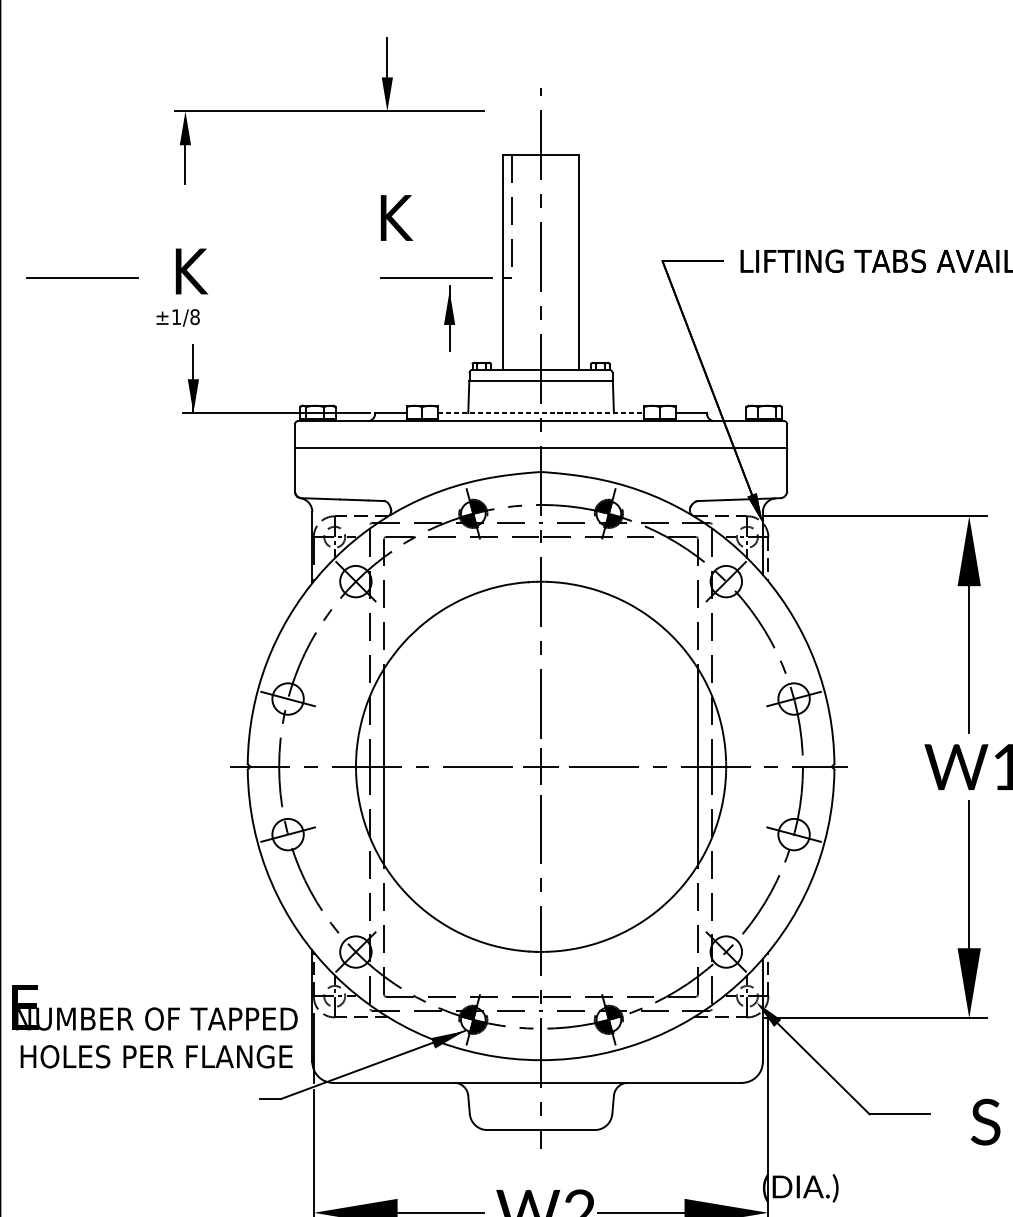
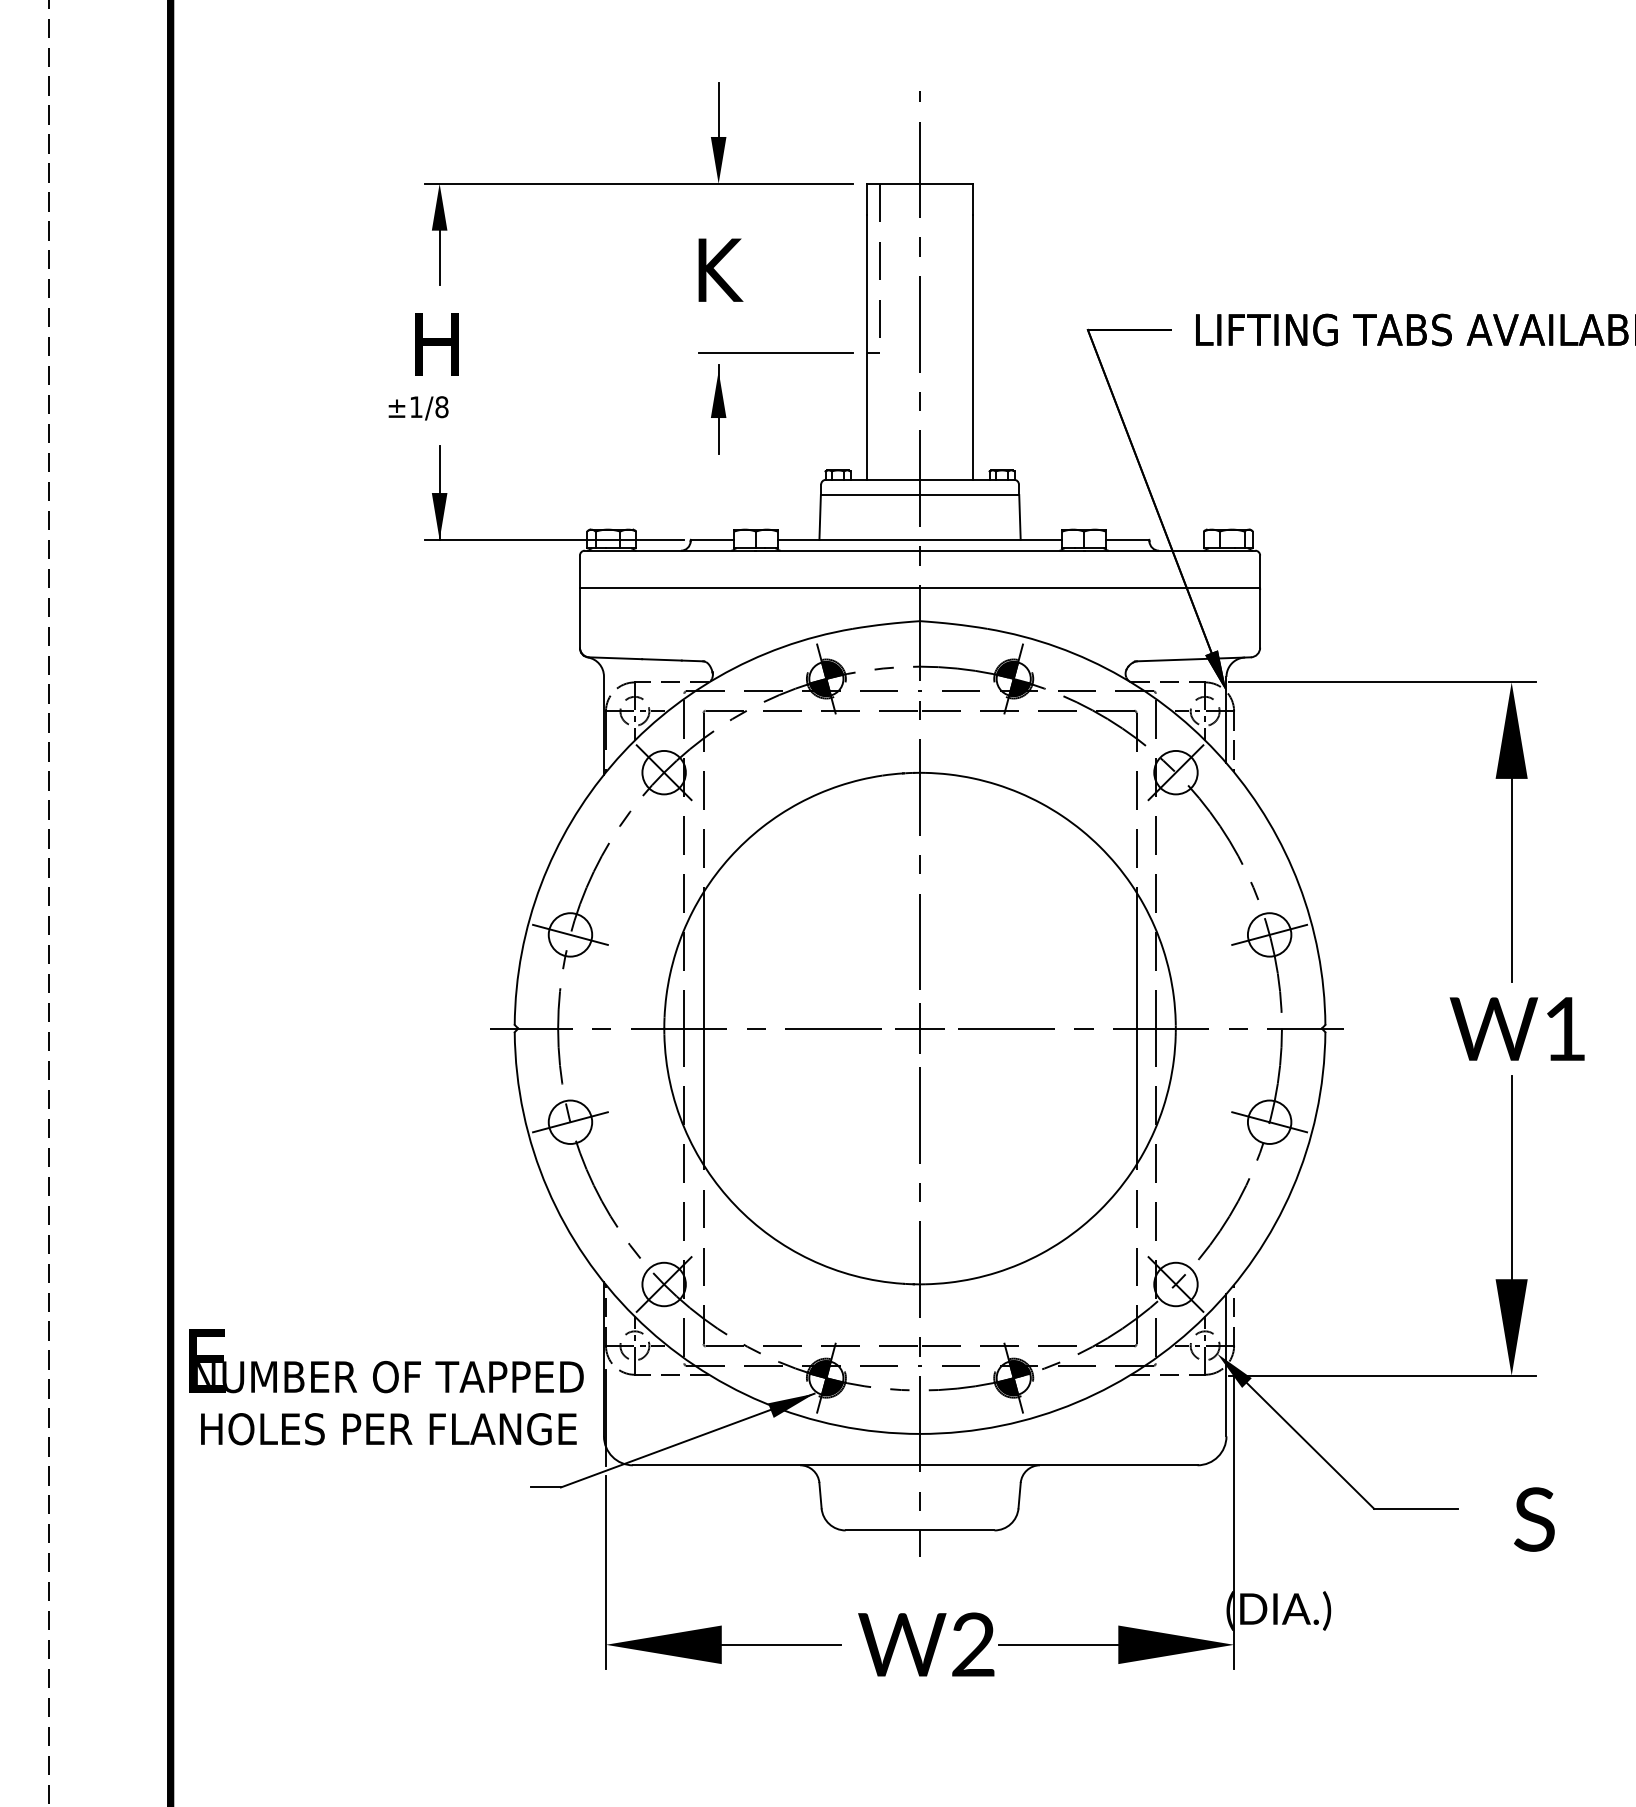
part: (329, 111) -> (638, 183), moved
text: (191, 271) -> (437, 343), K -> H
line: (81, 277) -> (285, 352), removed
part: (449, 318) -> (718, 409), moved
line: (541, 412) -> (920, 539), dashed -> solid

